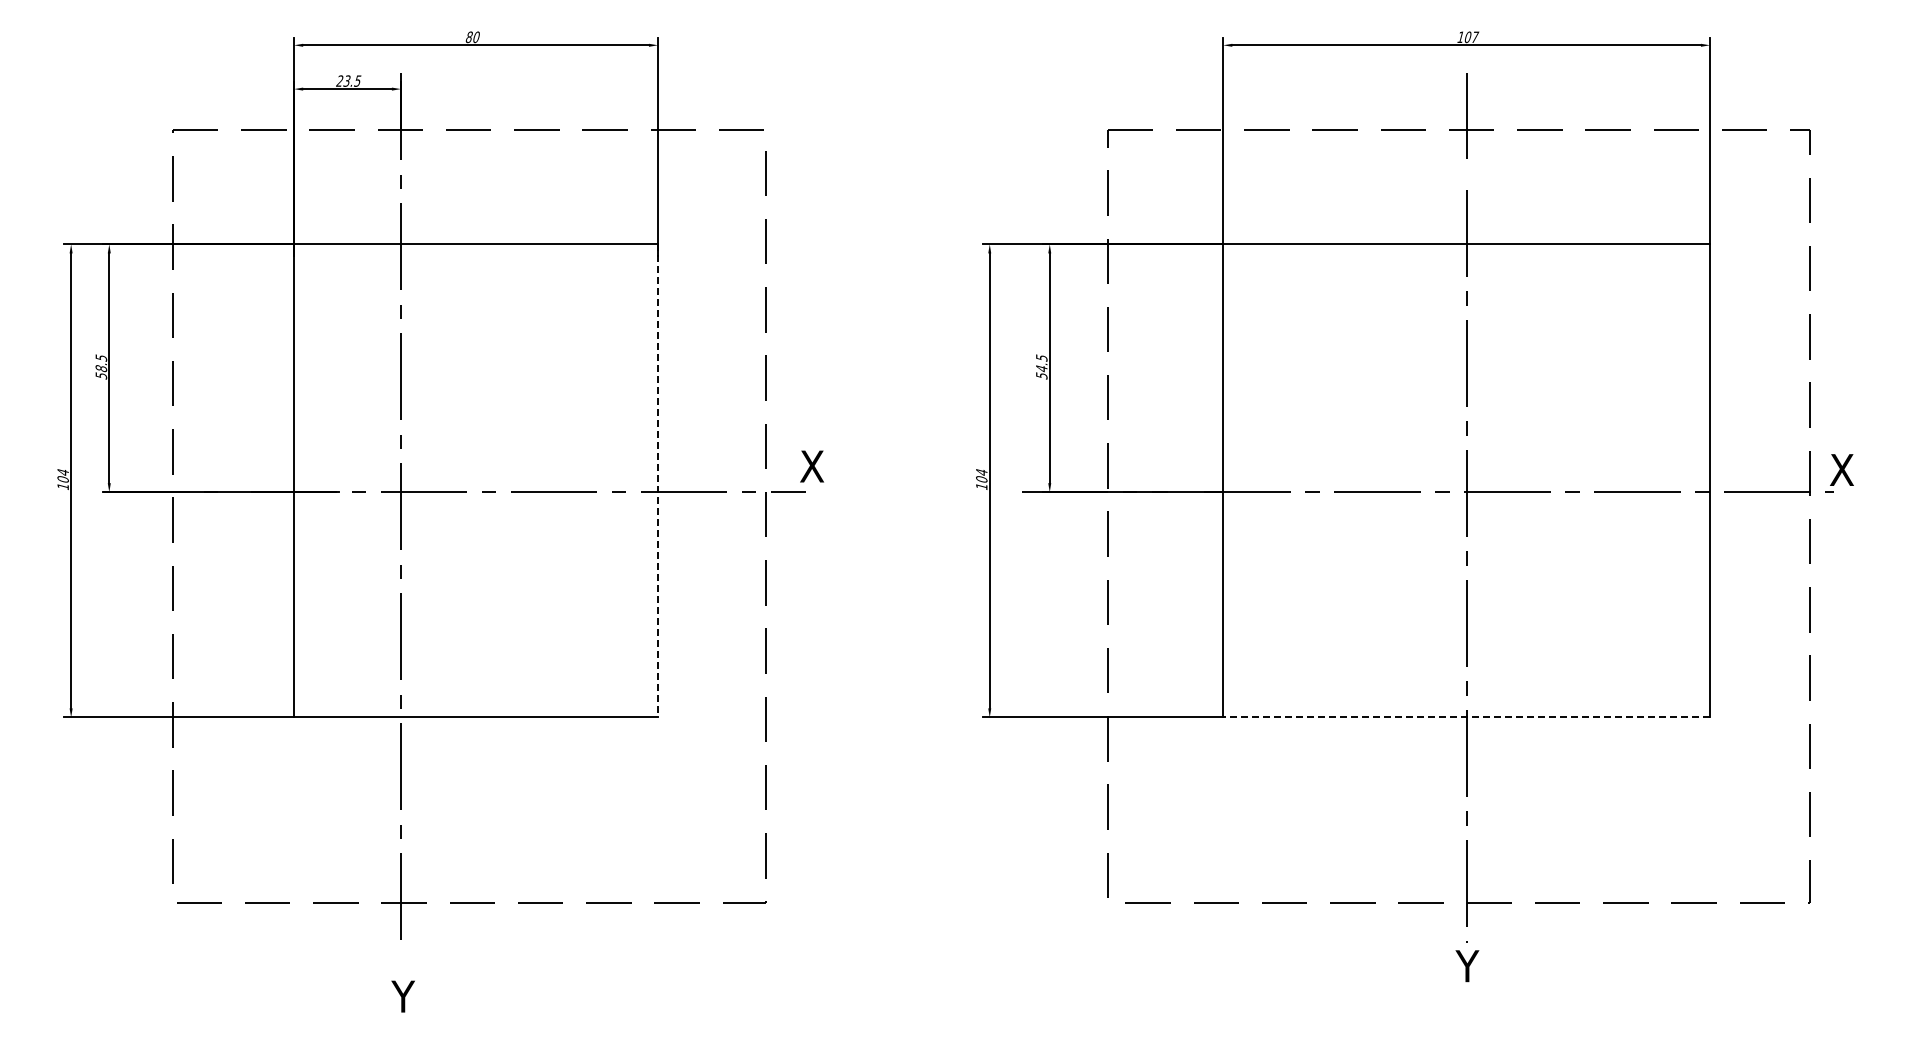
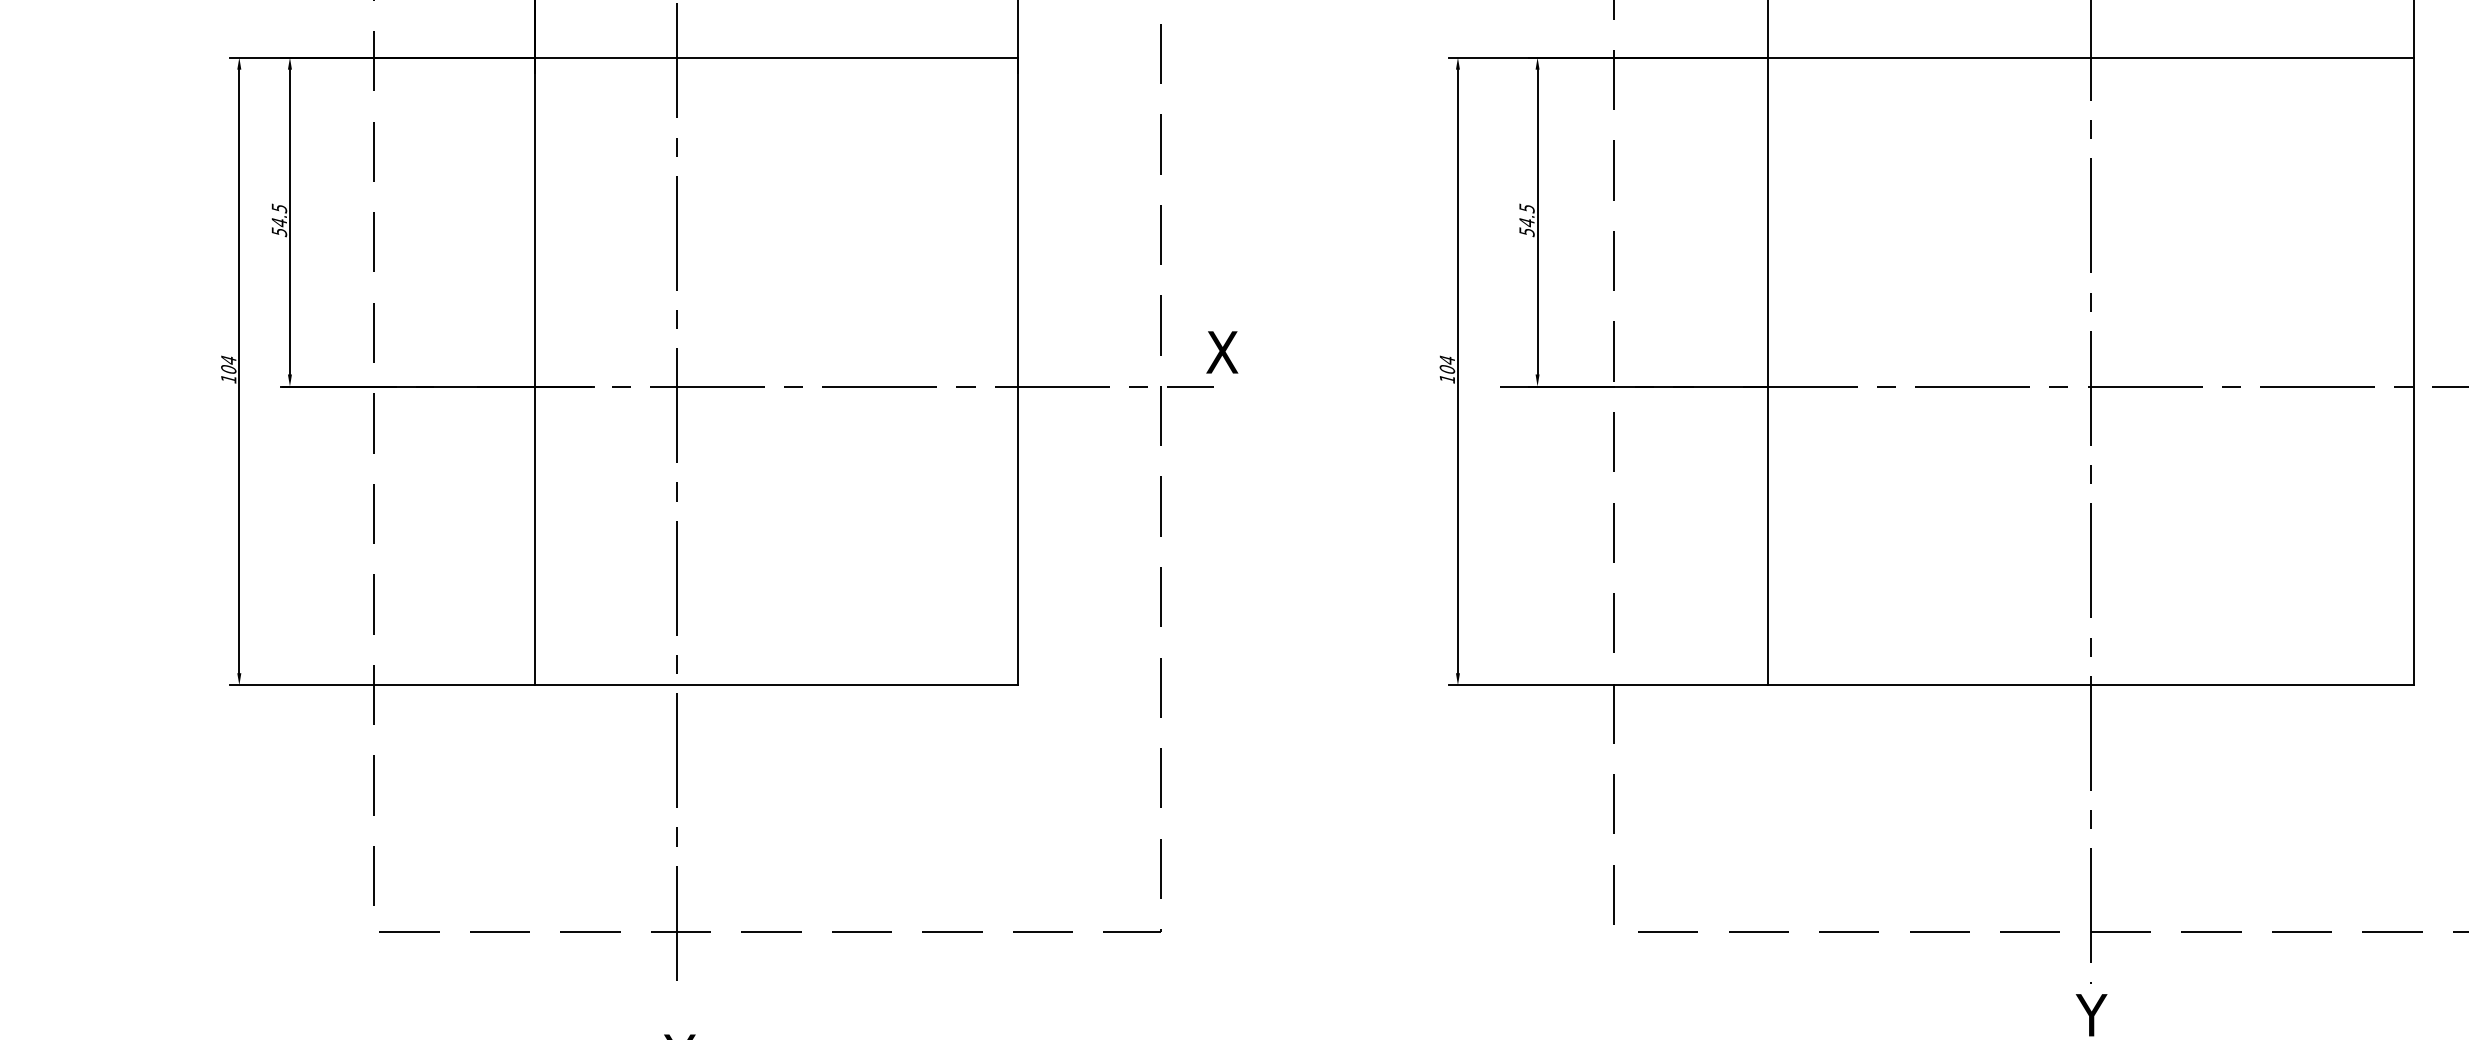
text: (101, 368) -> (279, 222), 58.5 -> 54.5
line: (658, 480) -> (1018, 370), dashed -> solid
line: (1466, 717) -> (2090, 685), dashed -> solid

